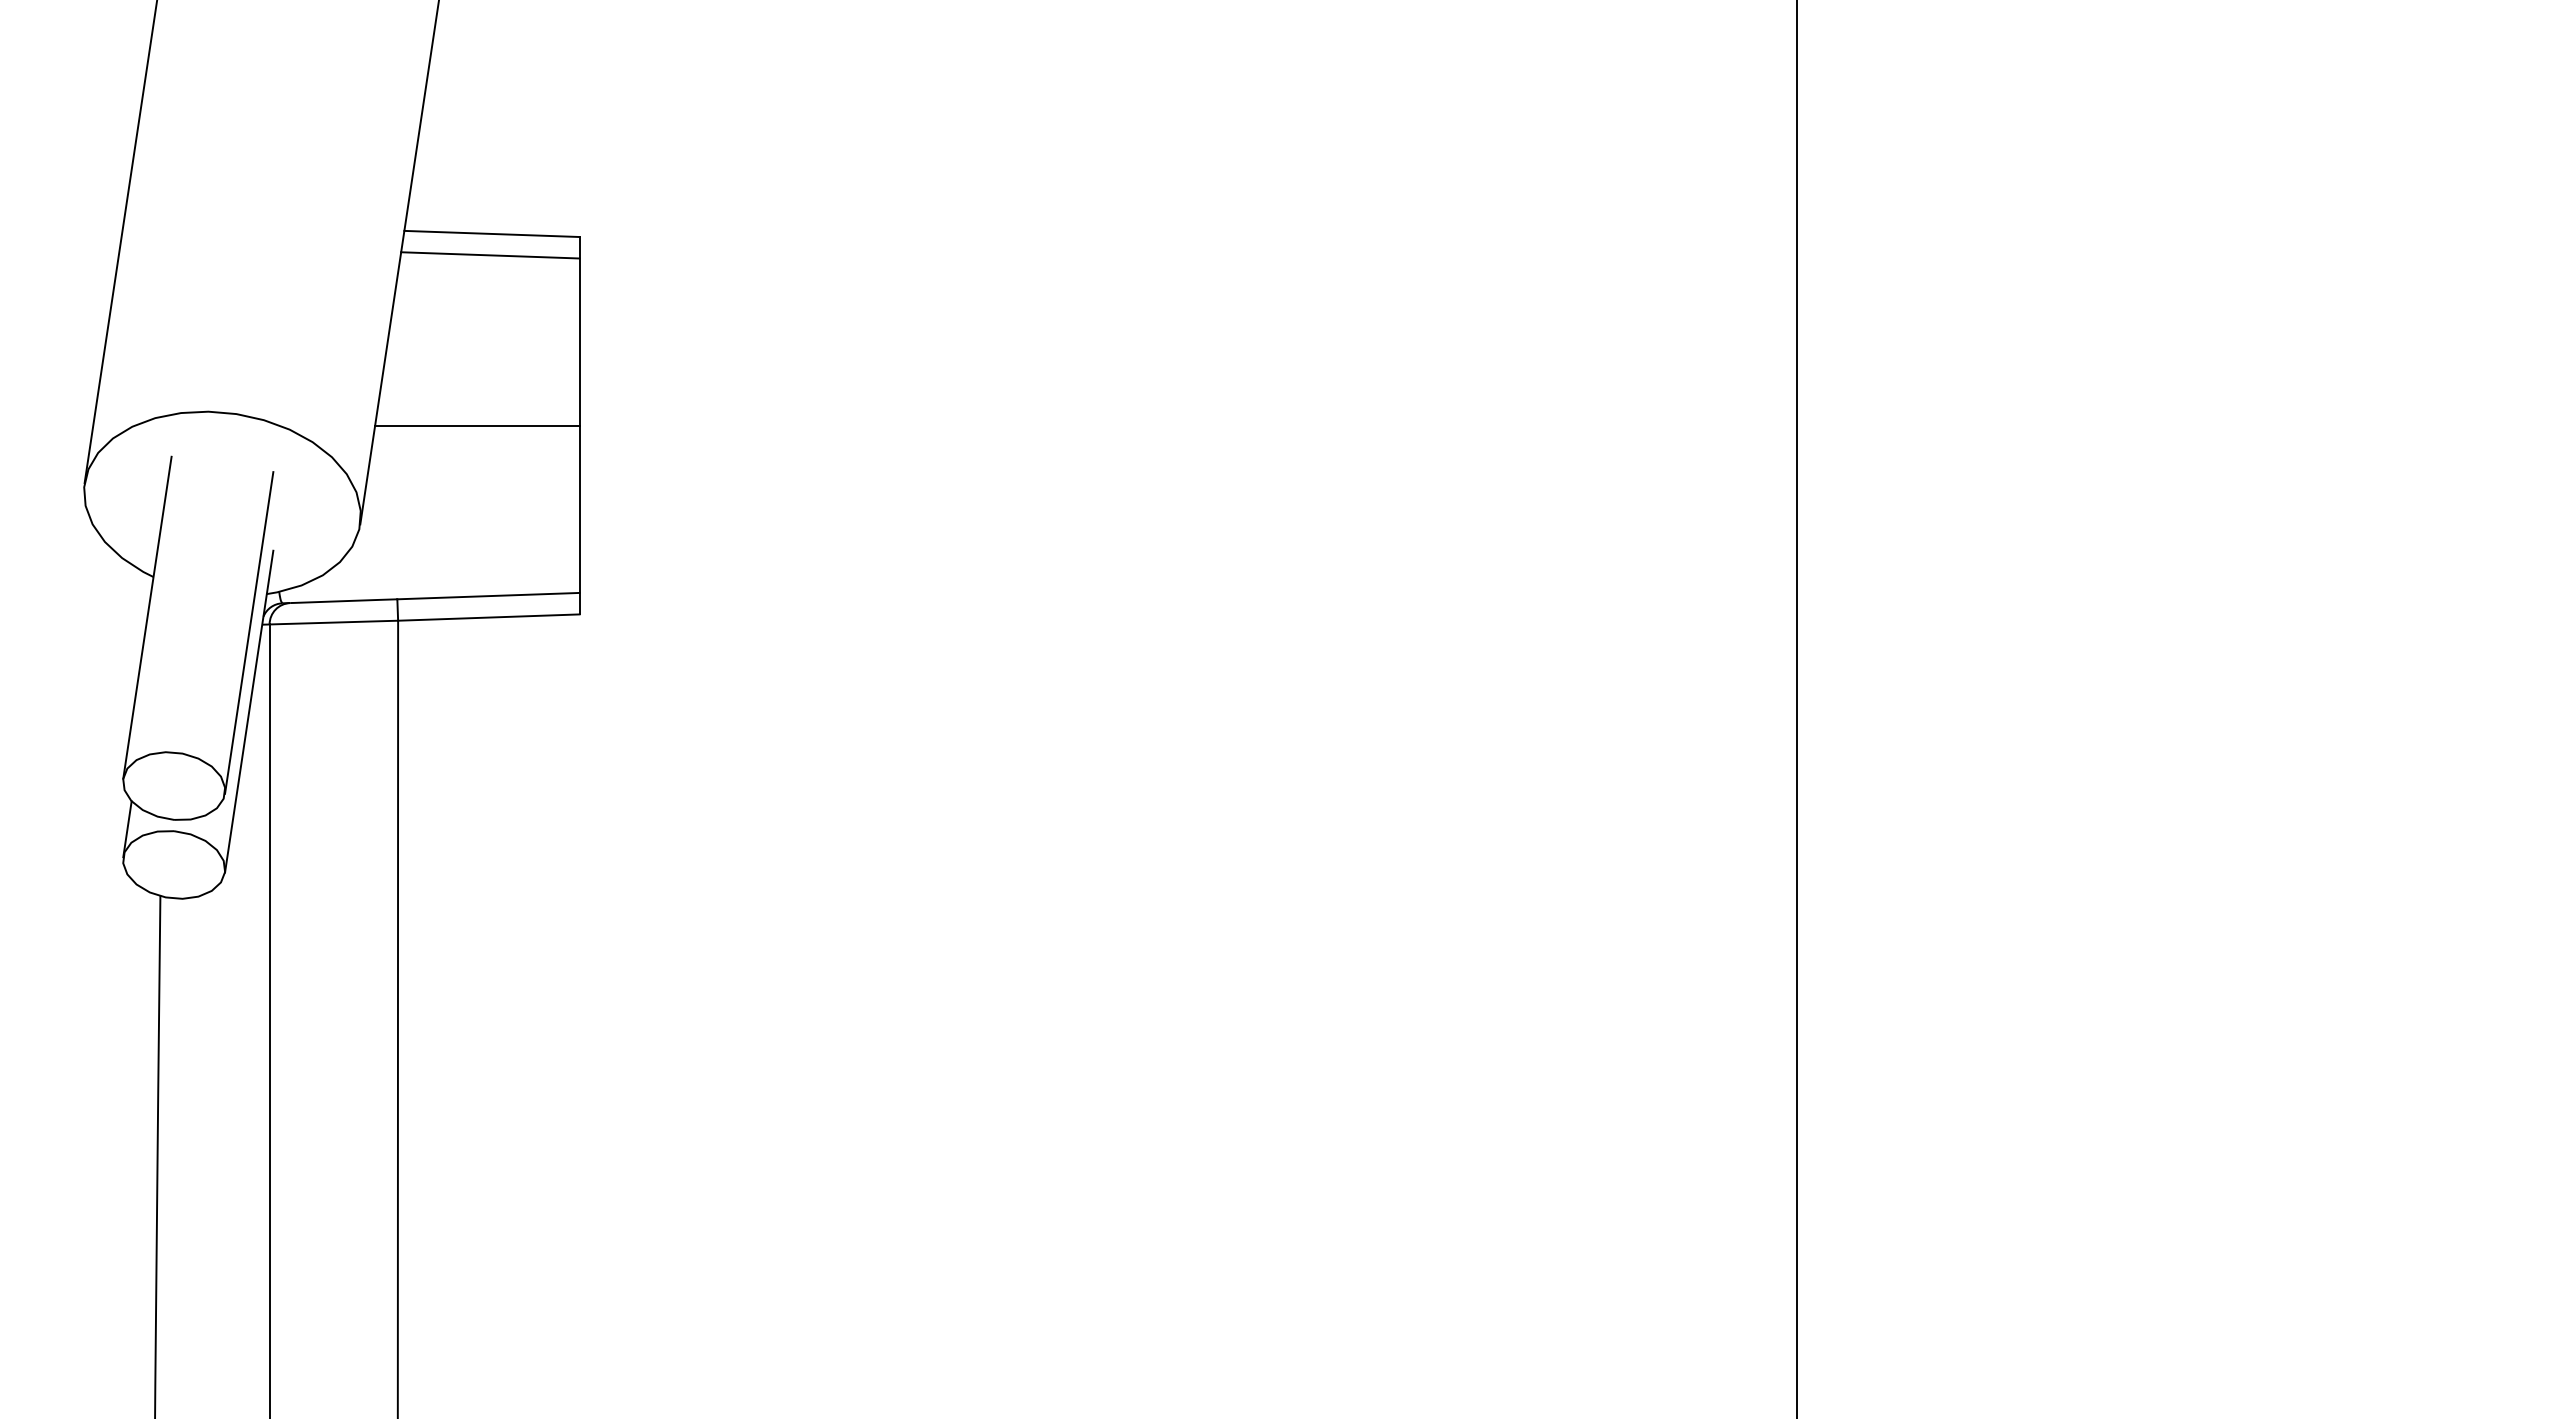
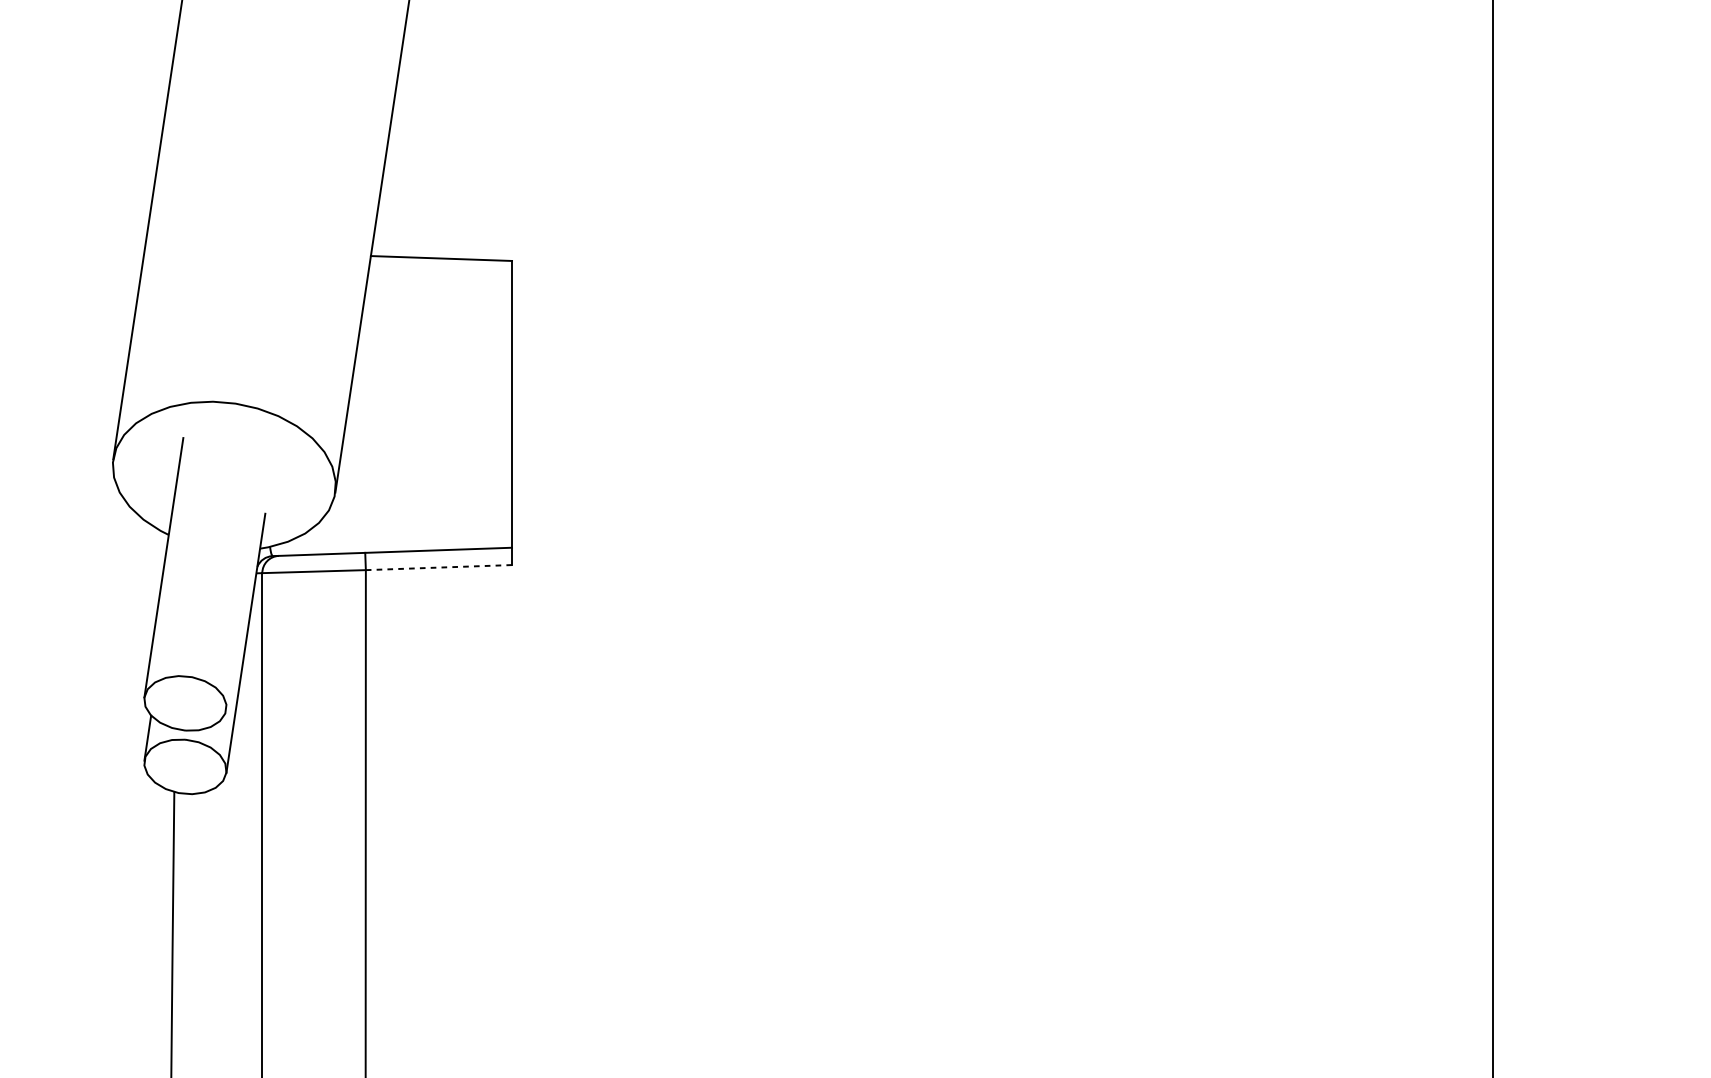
line: (490, 255) -> (440, 275), removed
line: (477, 425) -> (429, 412), removed
line: (488, 617) -> (438, 567), solid -> dashed
line: (249, 632) -> (246, 579), removed

